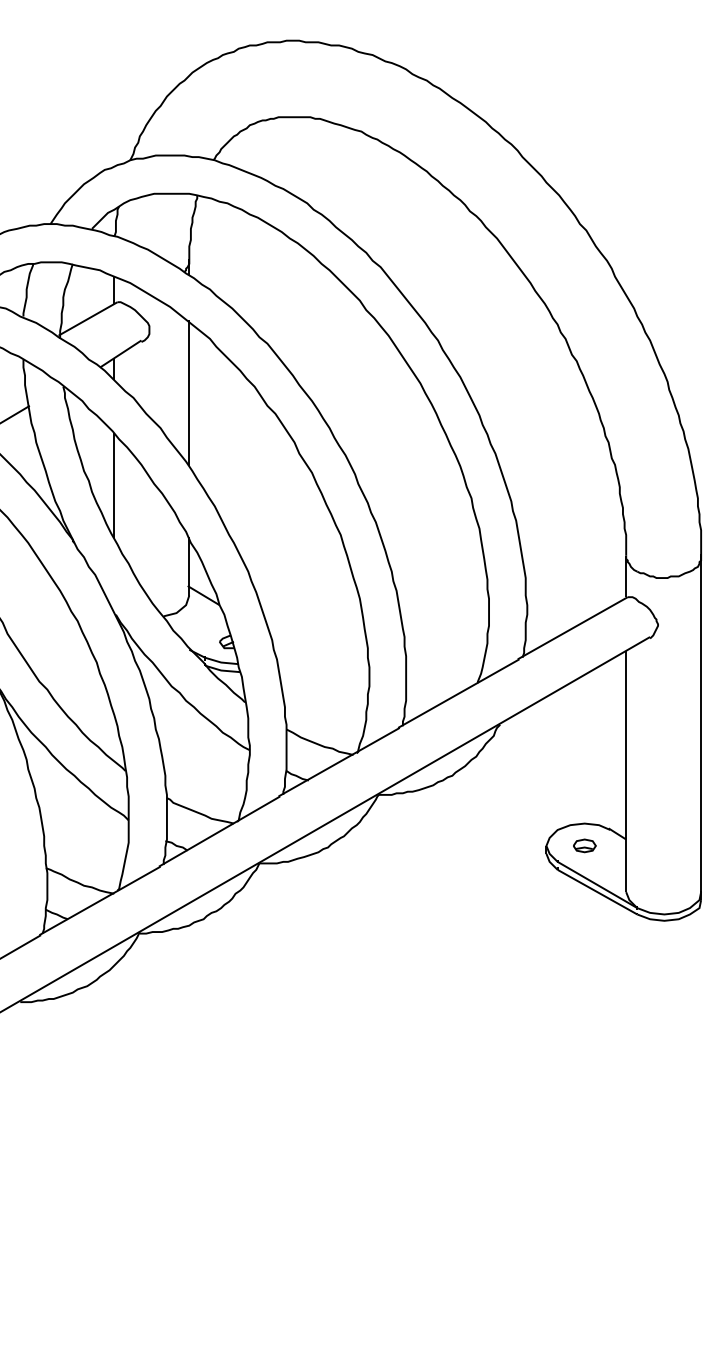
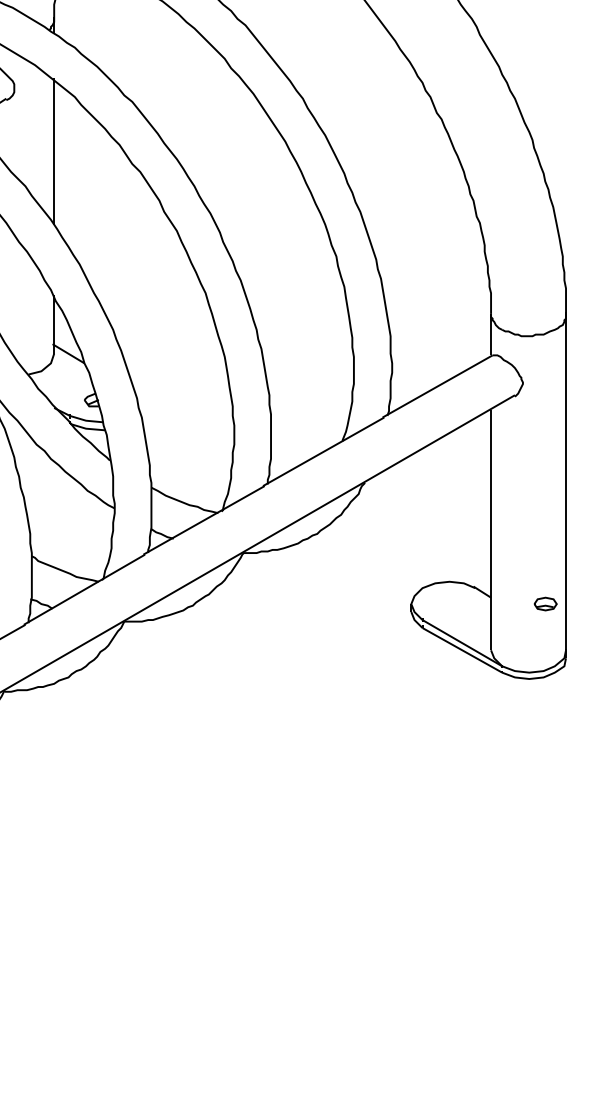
part: (584, 845) -> (545, 603), moved

